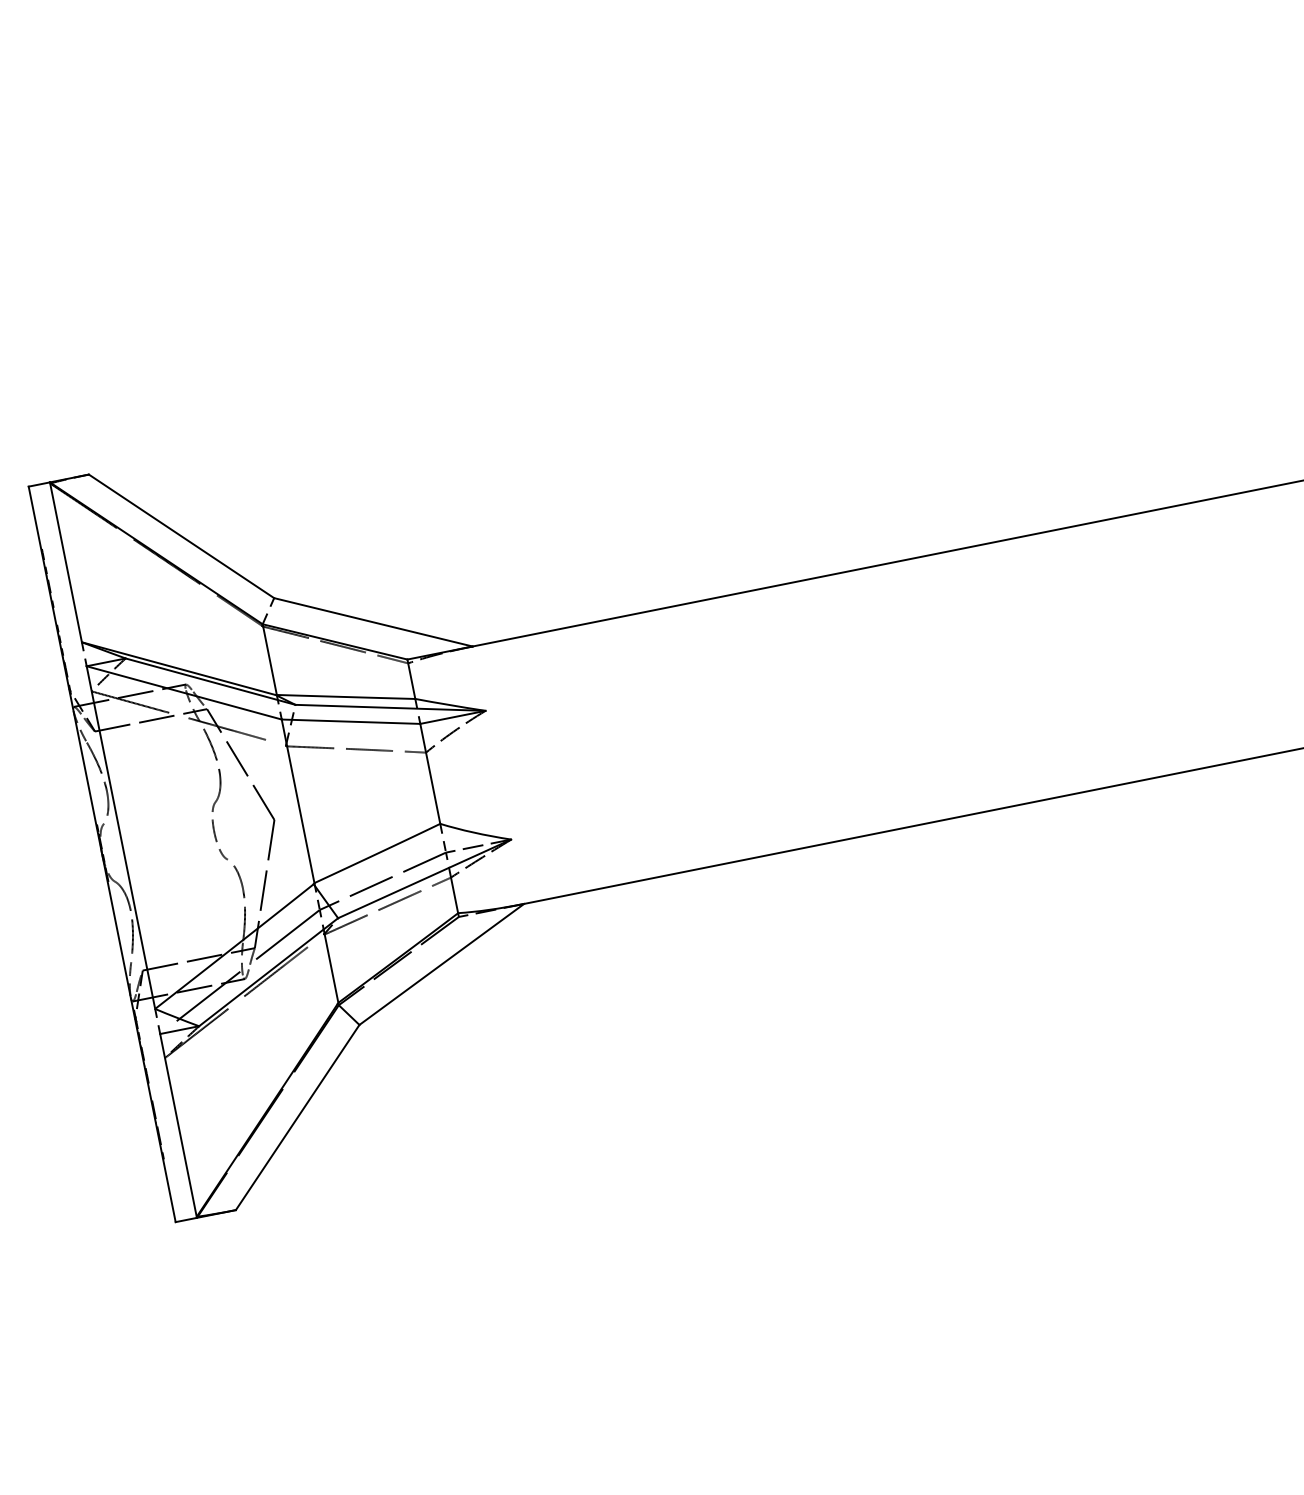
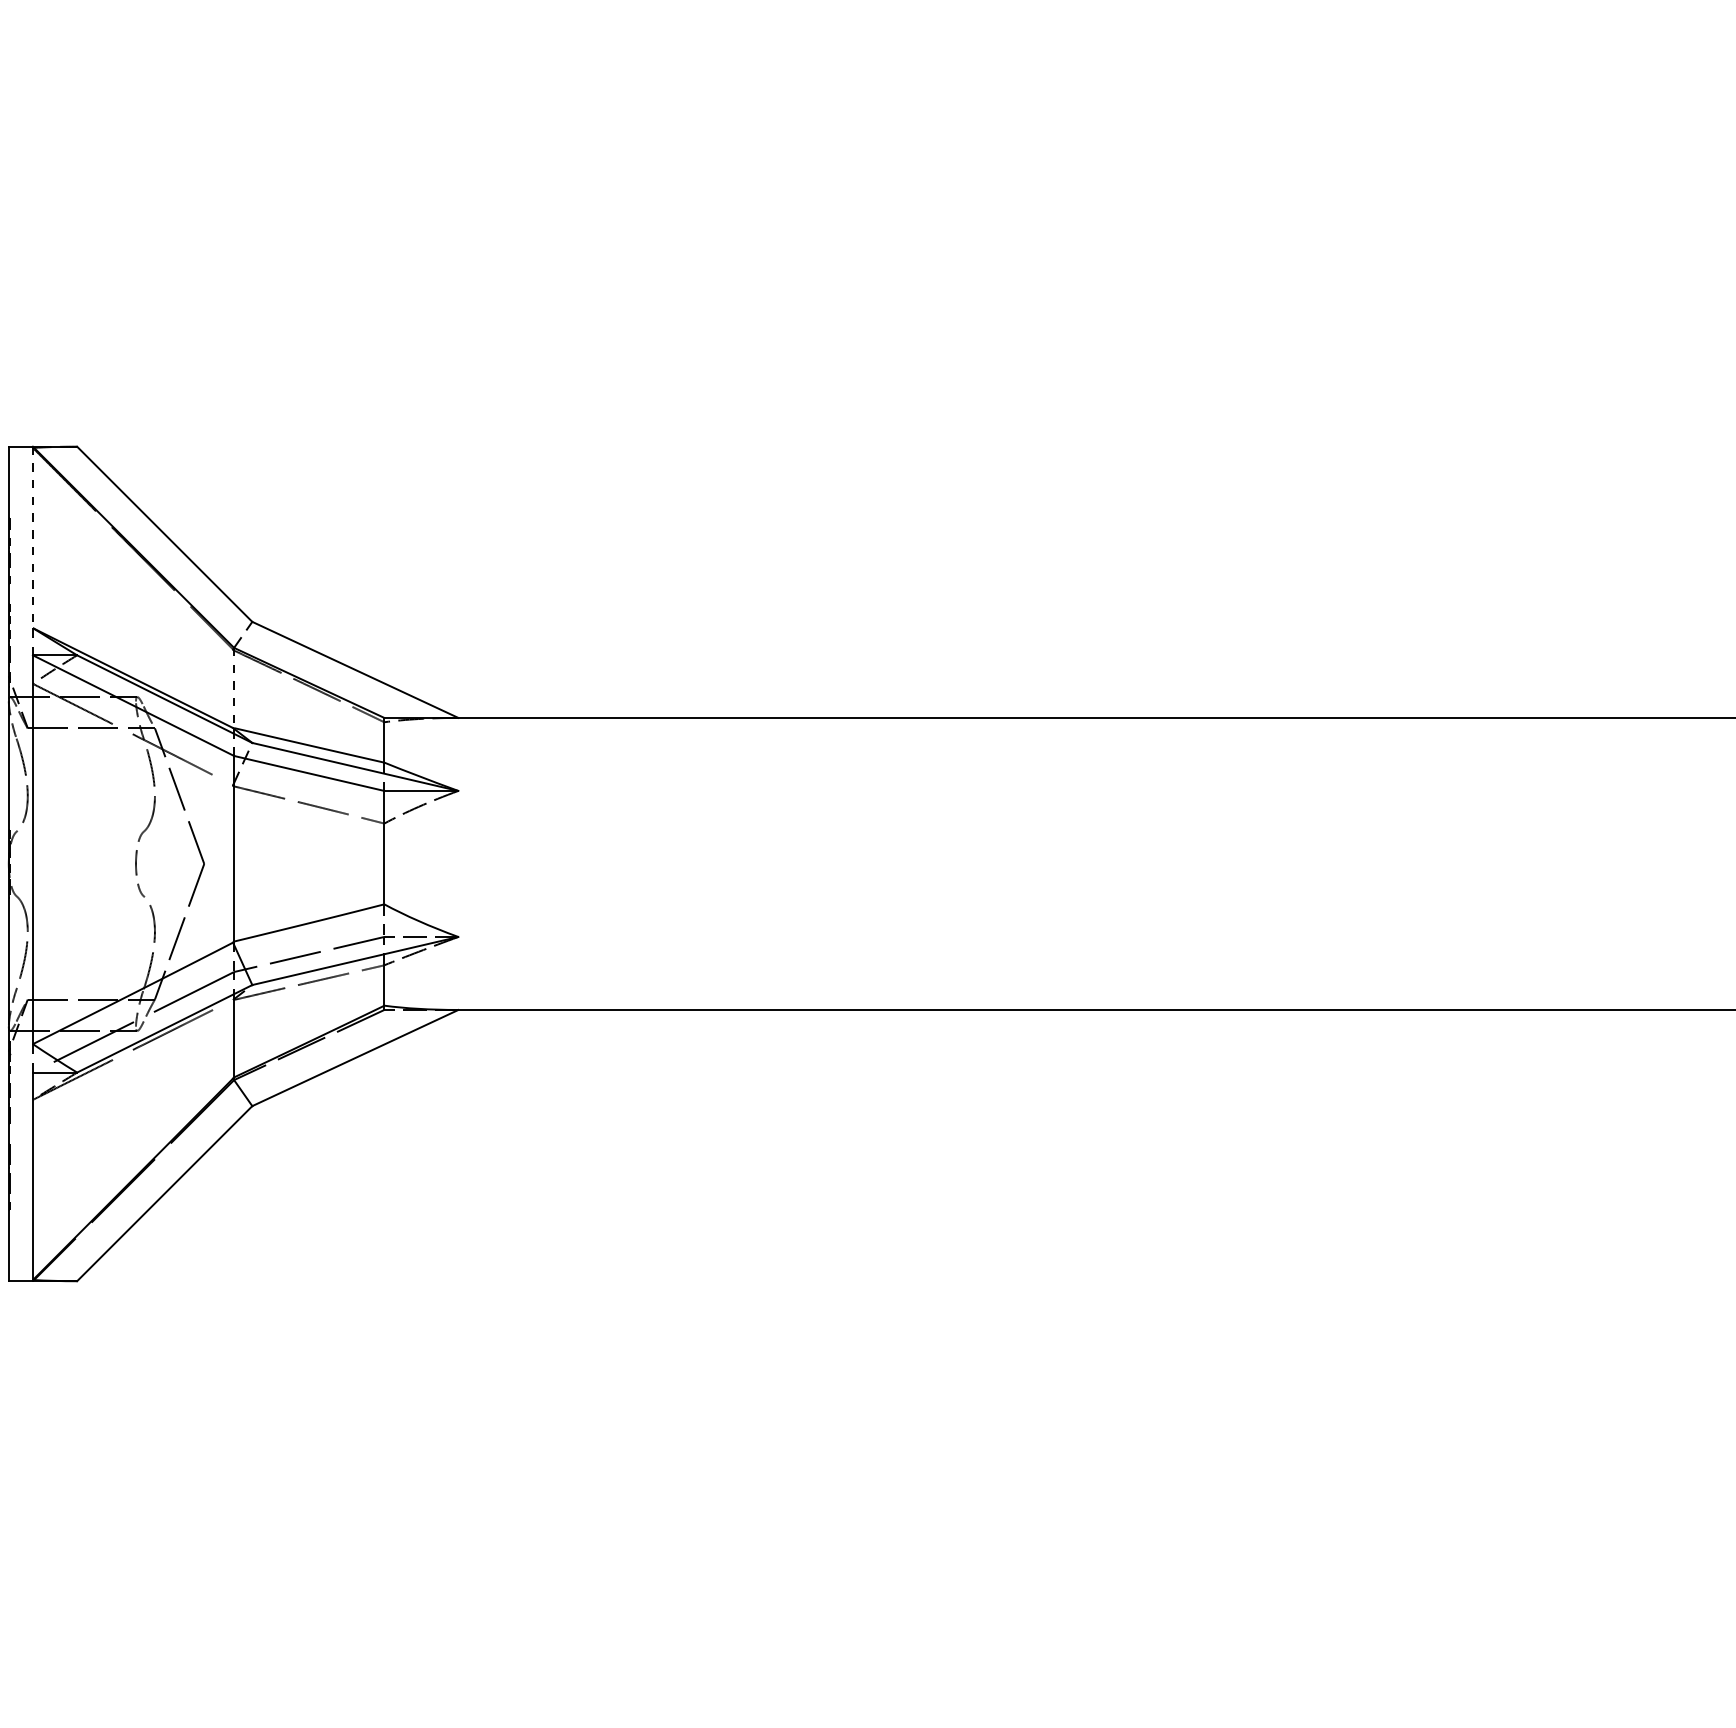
line: (65, 562) -> (32, 537), solid -> dashed
line: (270, 660) -> (234, 688), solid -> dashed

